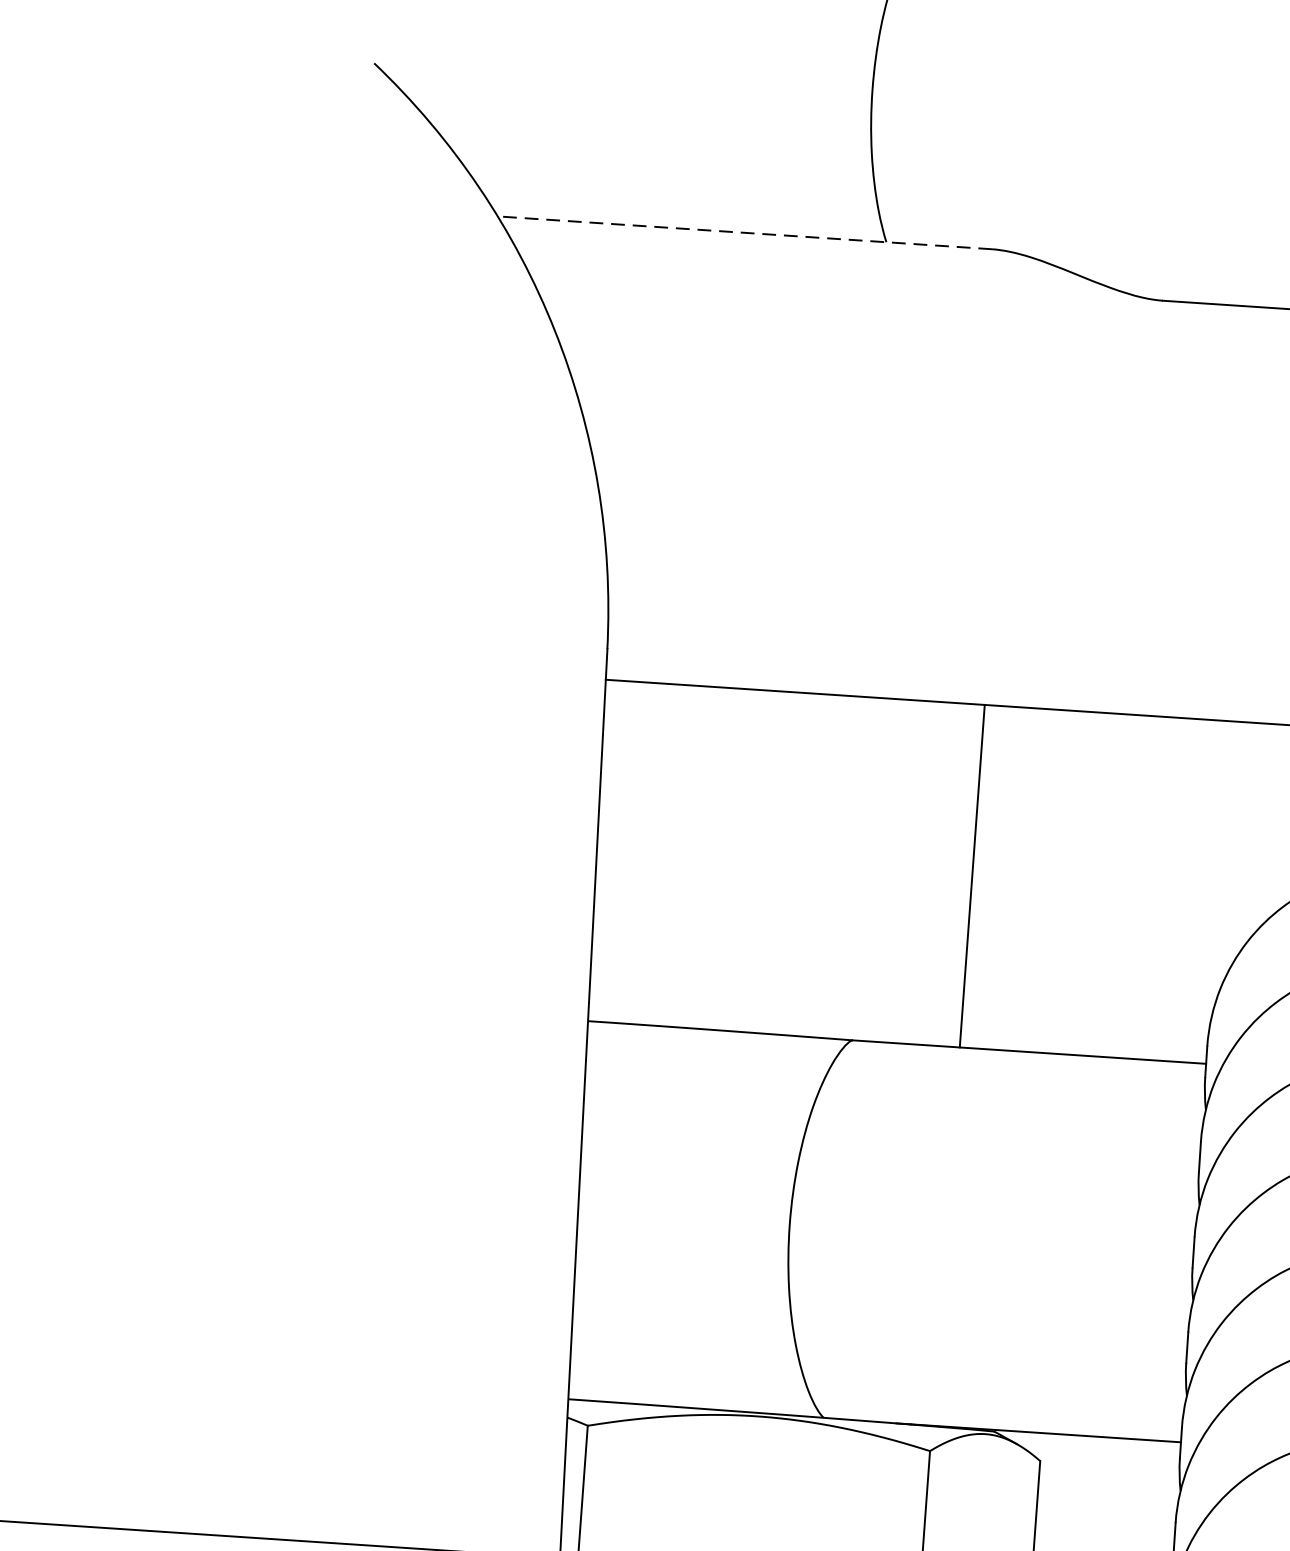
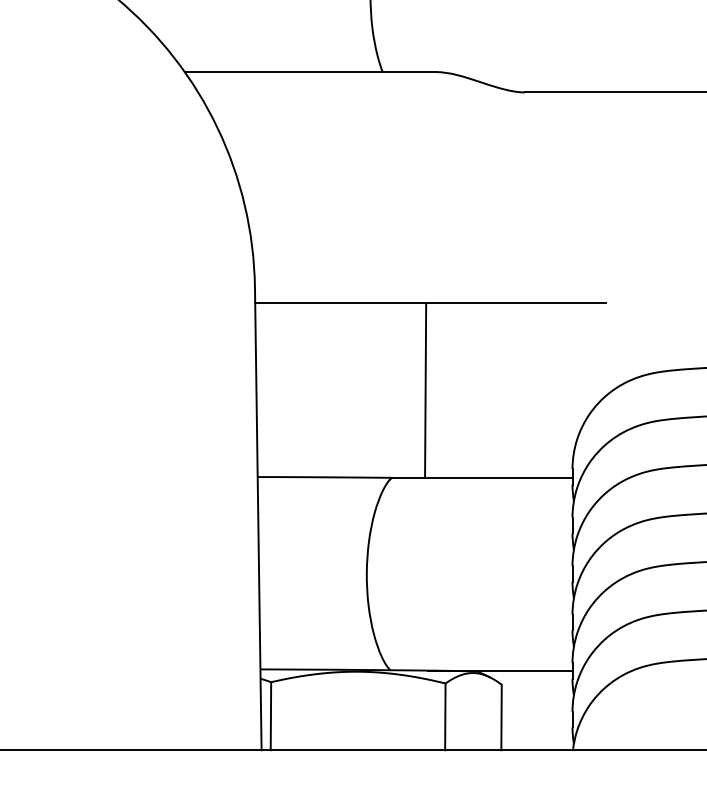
line: (744, 233) -> (310, 72), dashed -> solid
line: (972, 875) -> (425, 390), moved

